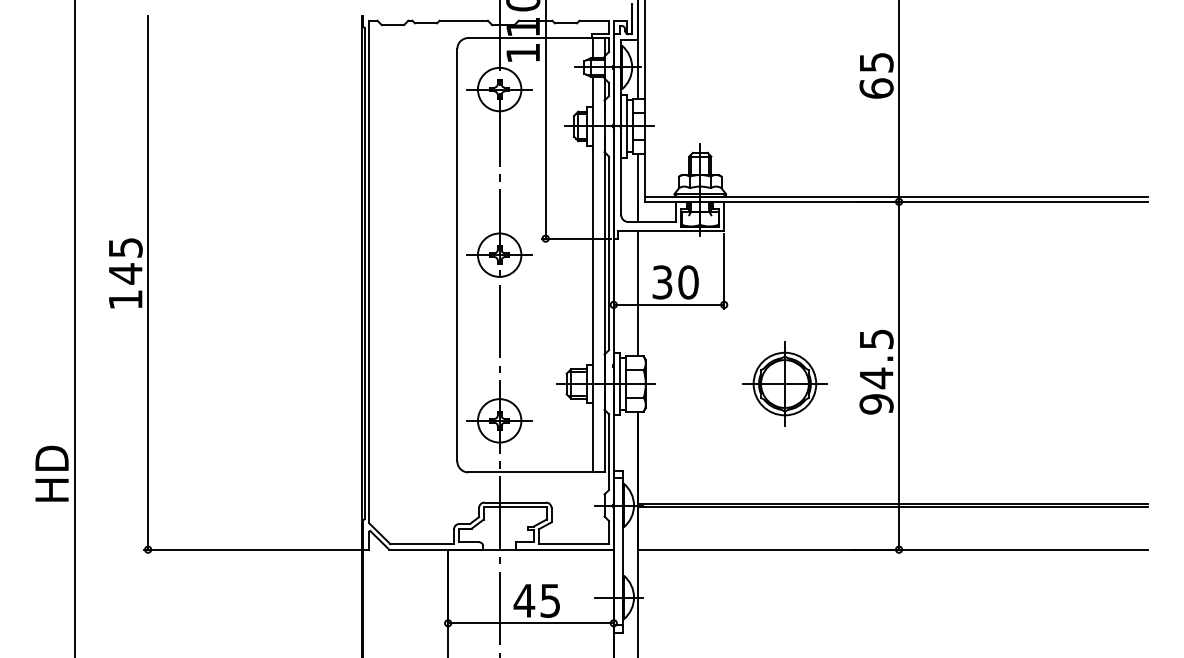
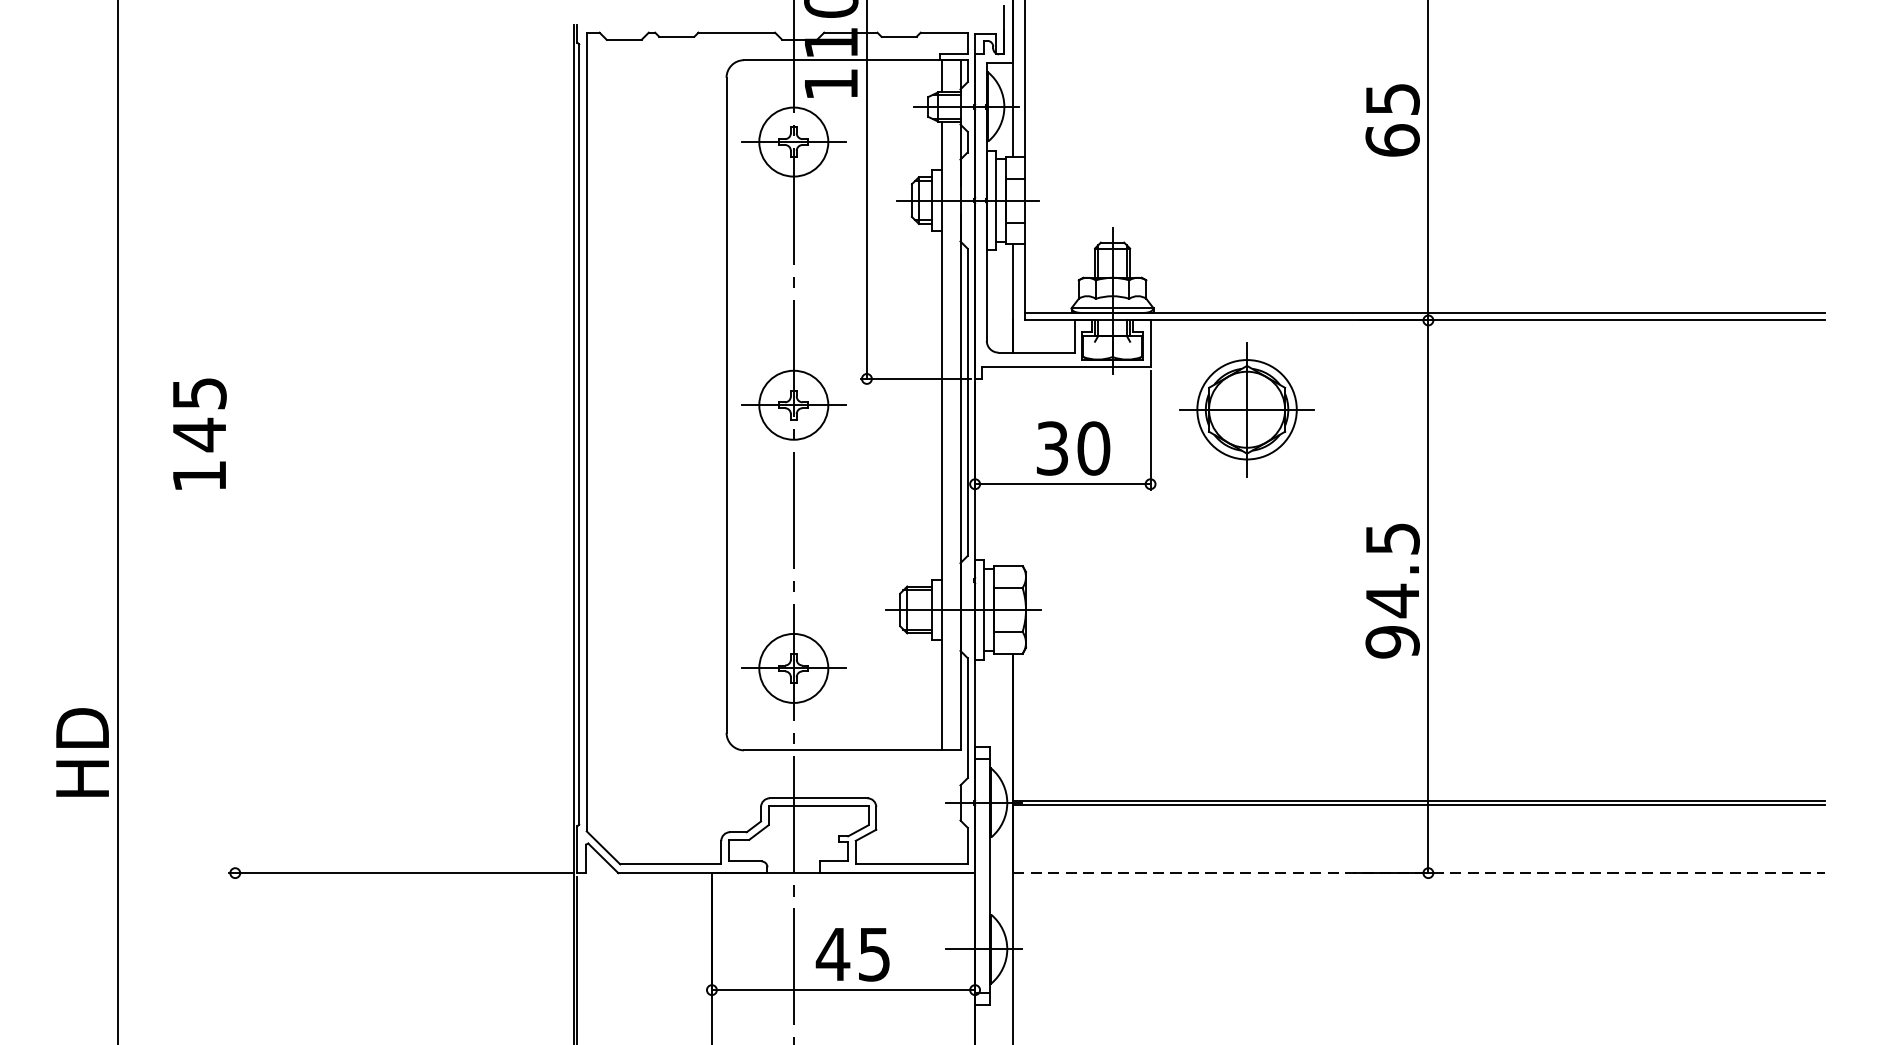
line: (148, 282) -> (235, 448), removed
line: (637, 293) -> (1012, 466), removed
part: (784, 383) -> (1246, 408), moved
line: (893, 549) -> (1419, 872), solid -> dashed

